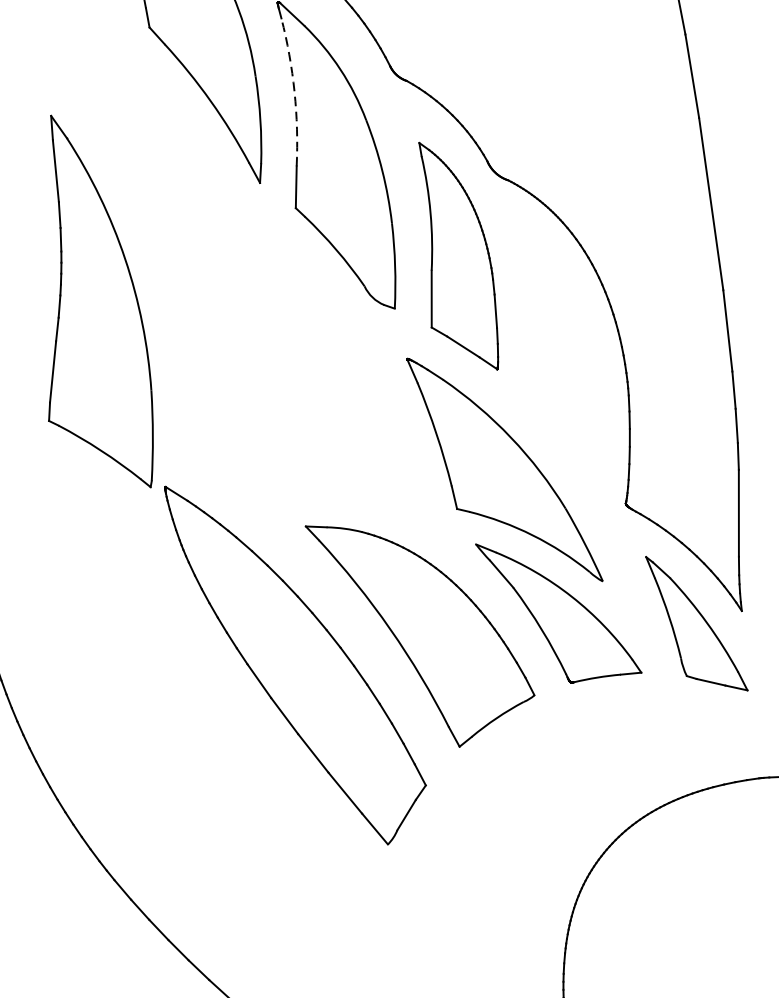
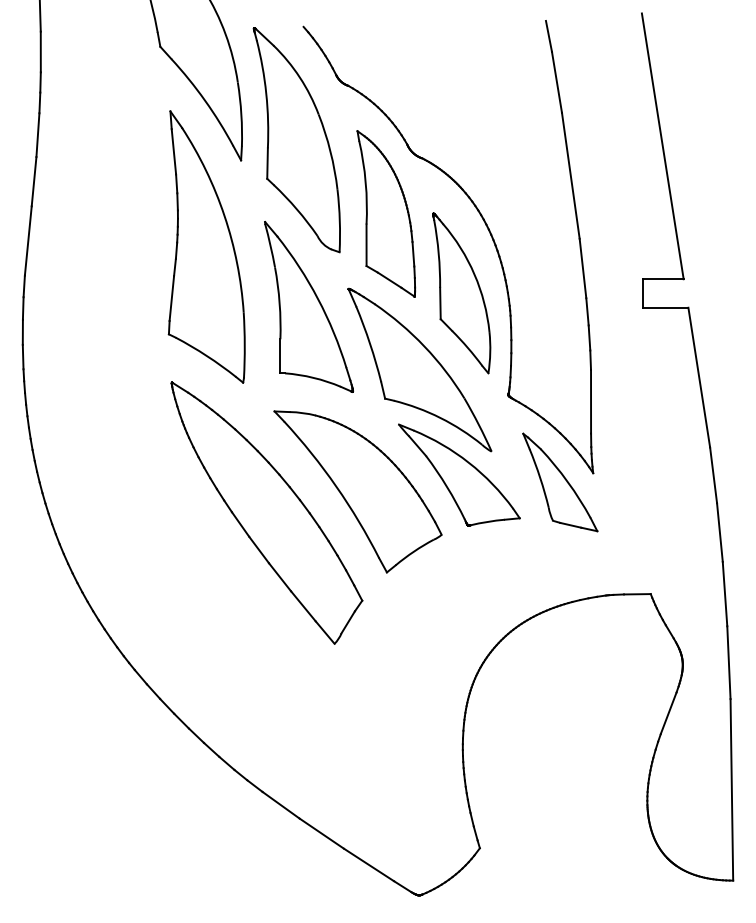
arc: (294, 91) -> (266, 93), dashed -> solid
part: (100, 300) -> (206, 246), moved
part: (561, 365) -> (461, 293), added
part: (352, 382) -> (308, 306), added

